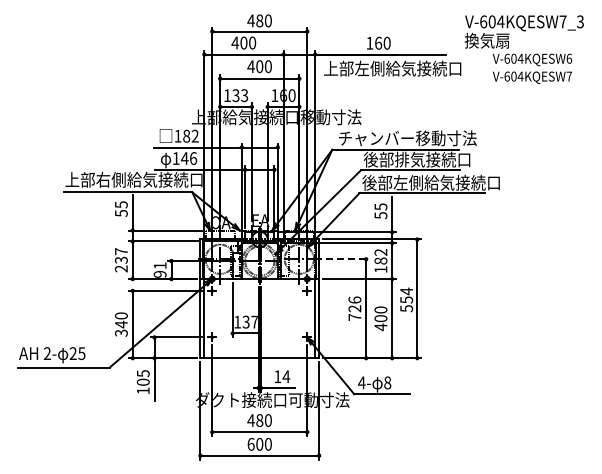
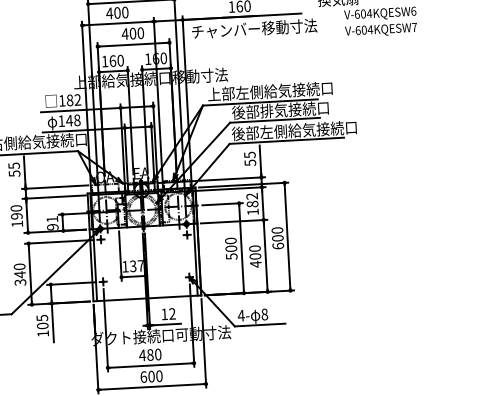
text: (393, 68) -> (254, 28), 上部左側給気接続口 -> チャンバー移動寸法
text: (240, 95) -> (116, 60), 133 -> 160
text: (407, 138) -> (270, 91), チャンバー移動寸法 -> 上部左側給気接続口
text: (193, 158) -> (77, 120), 146 -> 148
line: (348, 259) -> (223, 204), dashed -> solid
text: (120, 260) -> (16, 216), 237 -> 190
text: (406, 299) -> (277, 237), 554 -> 600
text: (354, 308) -> (230, 248), 726 -> 500
text: (286, 376) -> (172, 313), 14 -> 12

